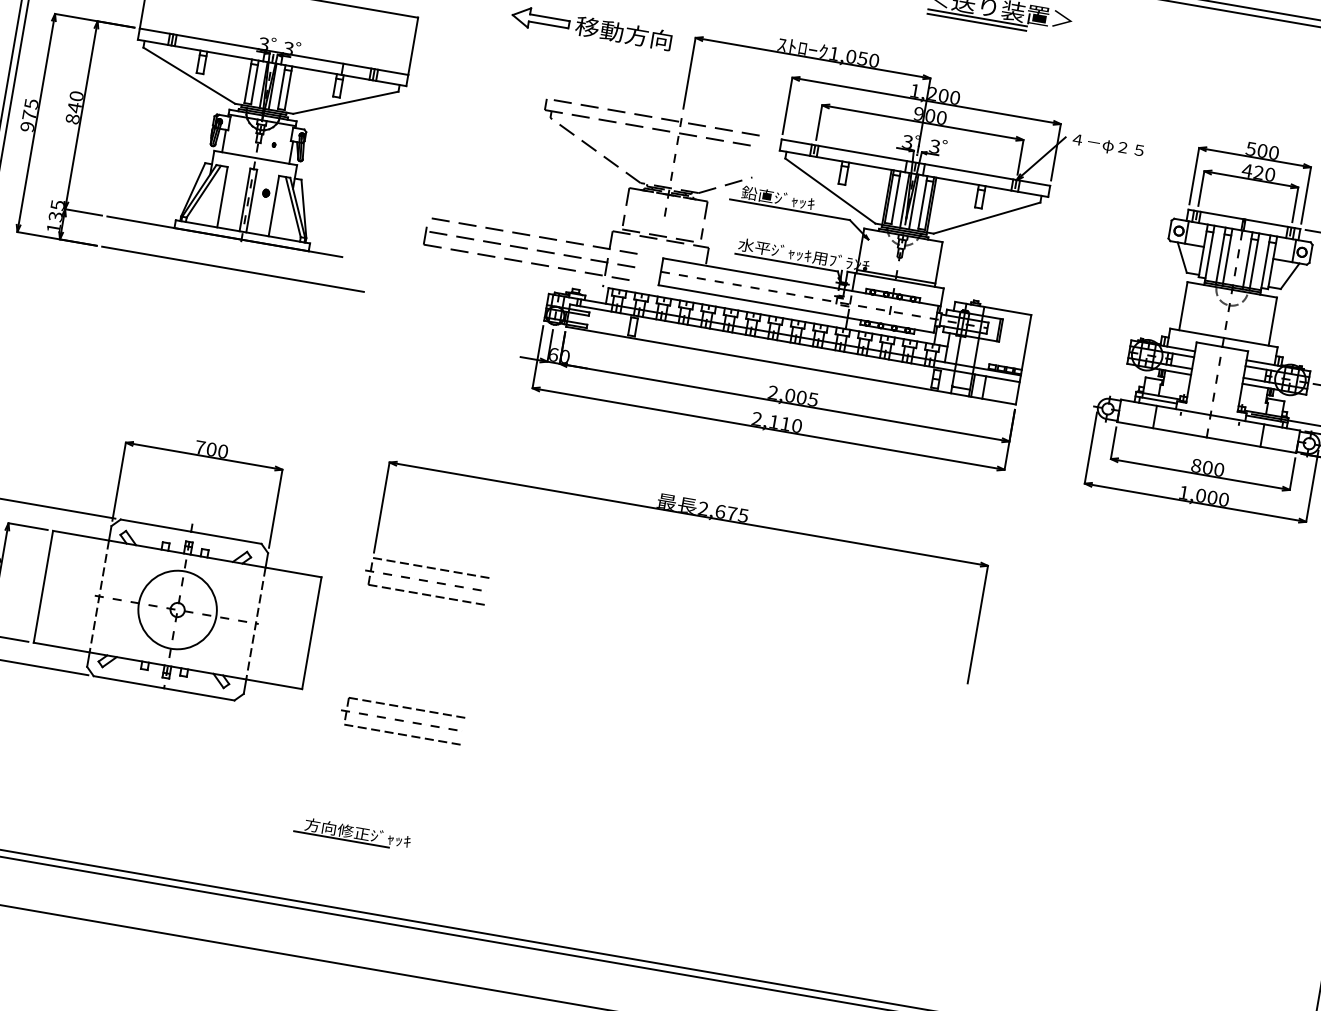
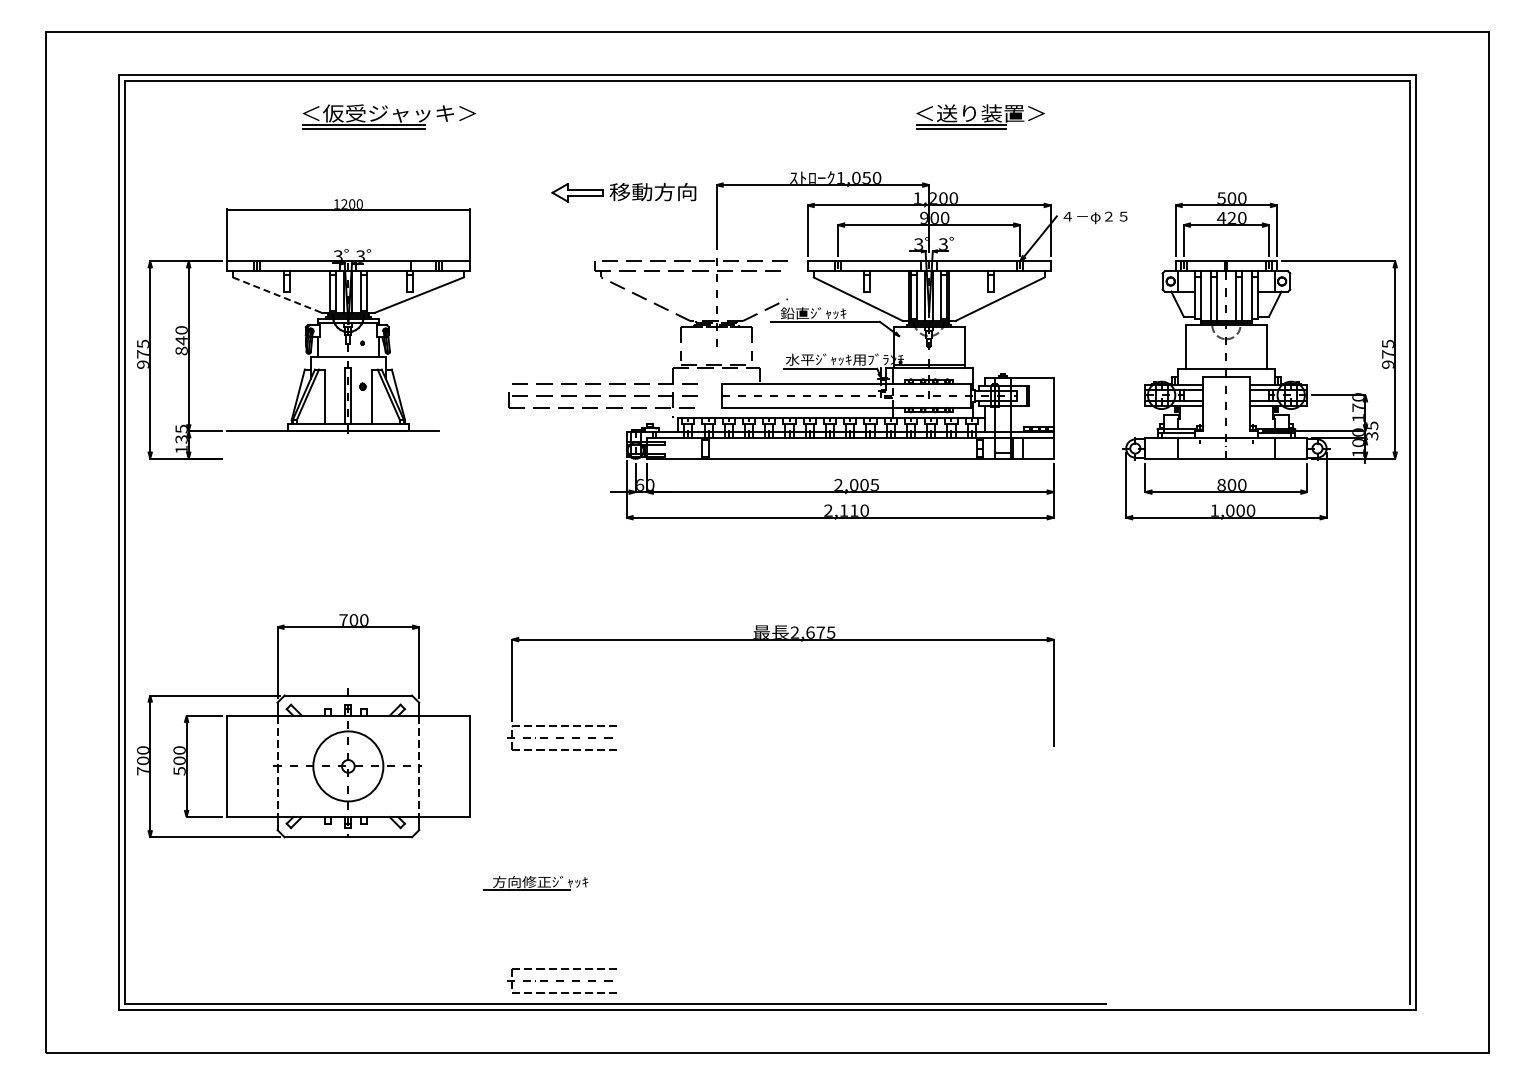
line: (189, 76) -> (277, 295), solid -> dashed
line: (232, 268) -> (344, 458), removed
part: (685, 514) -> (780, 640), moved
part: (401, 720) -> (561, 980), moved
part: (351, 833) -> (535, 883), moved

